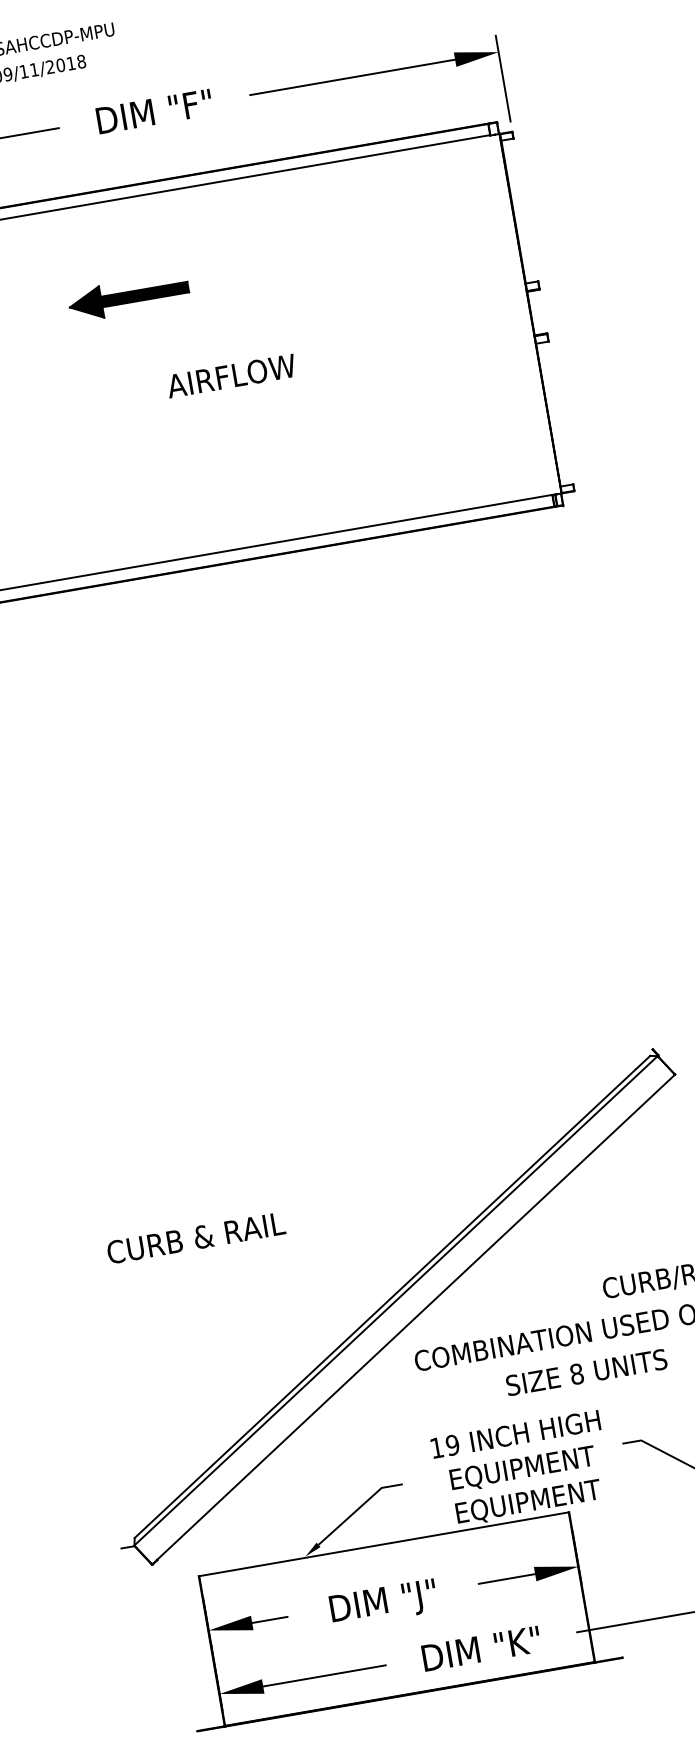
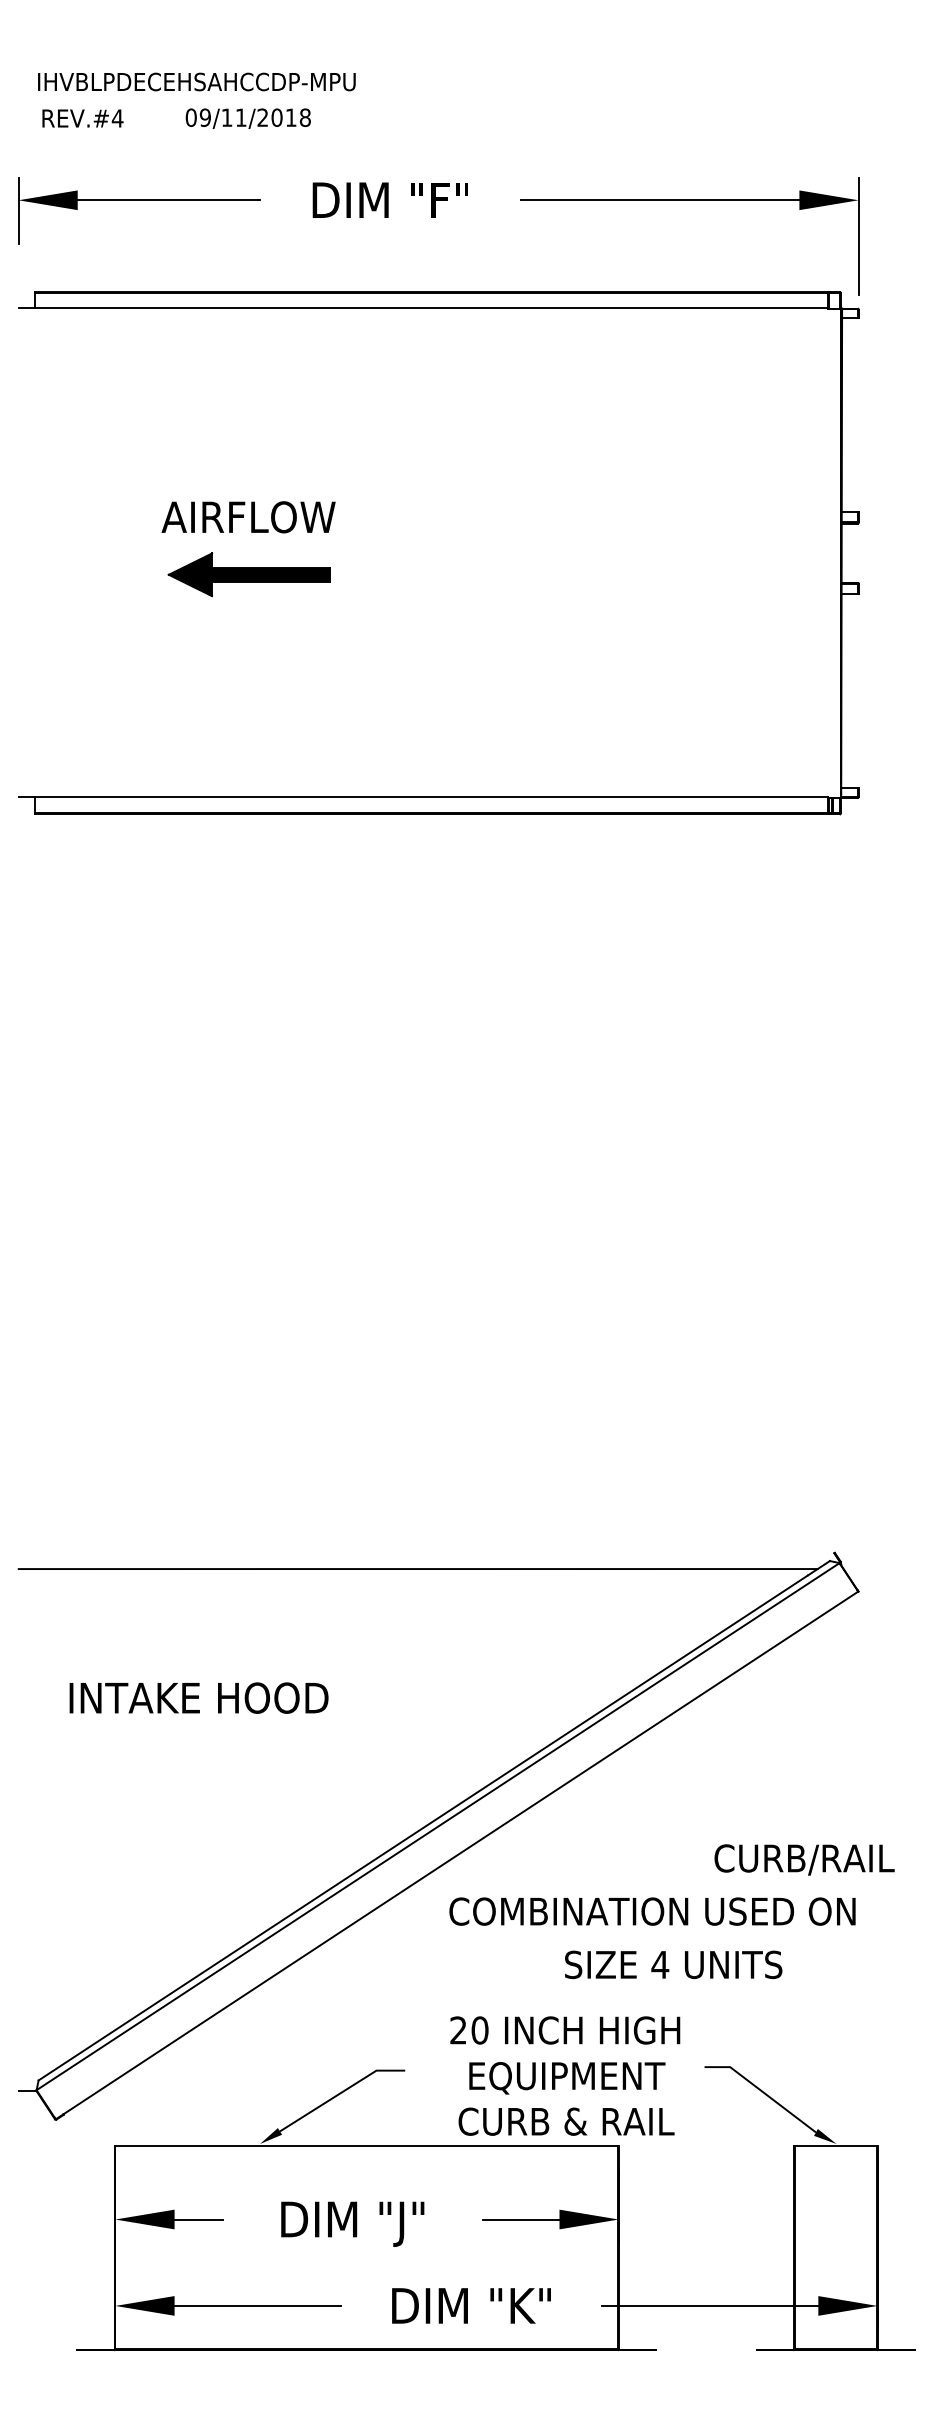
part: (128, 297) -> (248, 574), moved
text: (231, 376) -> (248, 517), moved
line: (348, 1114) -> (417, 1569), added
text: (203, 1236) -> (198, 1697), CURB & RAIL -> INTAKE HOOD
text: (576, 1373) -> (660, 1964), 8 -> 4
text: (445, 1446) -> (469, 2030), 19 -> 20
text: (528, 1502) -> (566, 2123), EQUIPMENT -> CURB & RAIL

